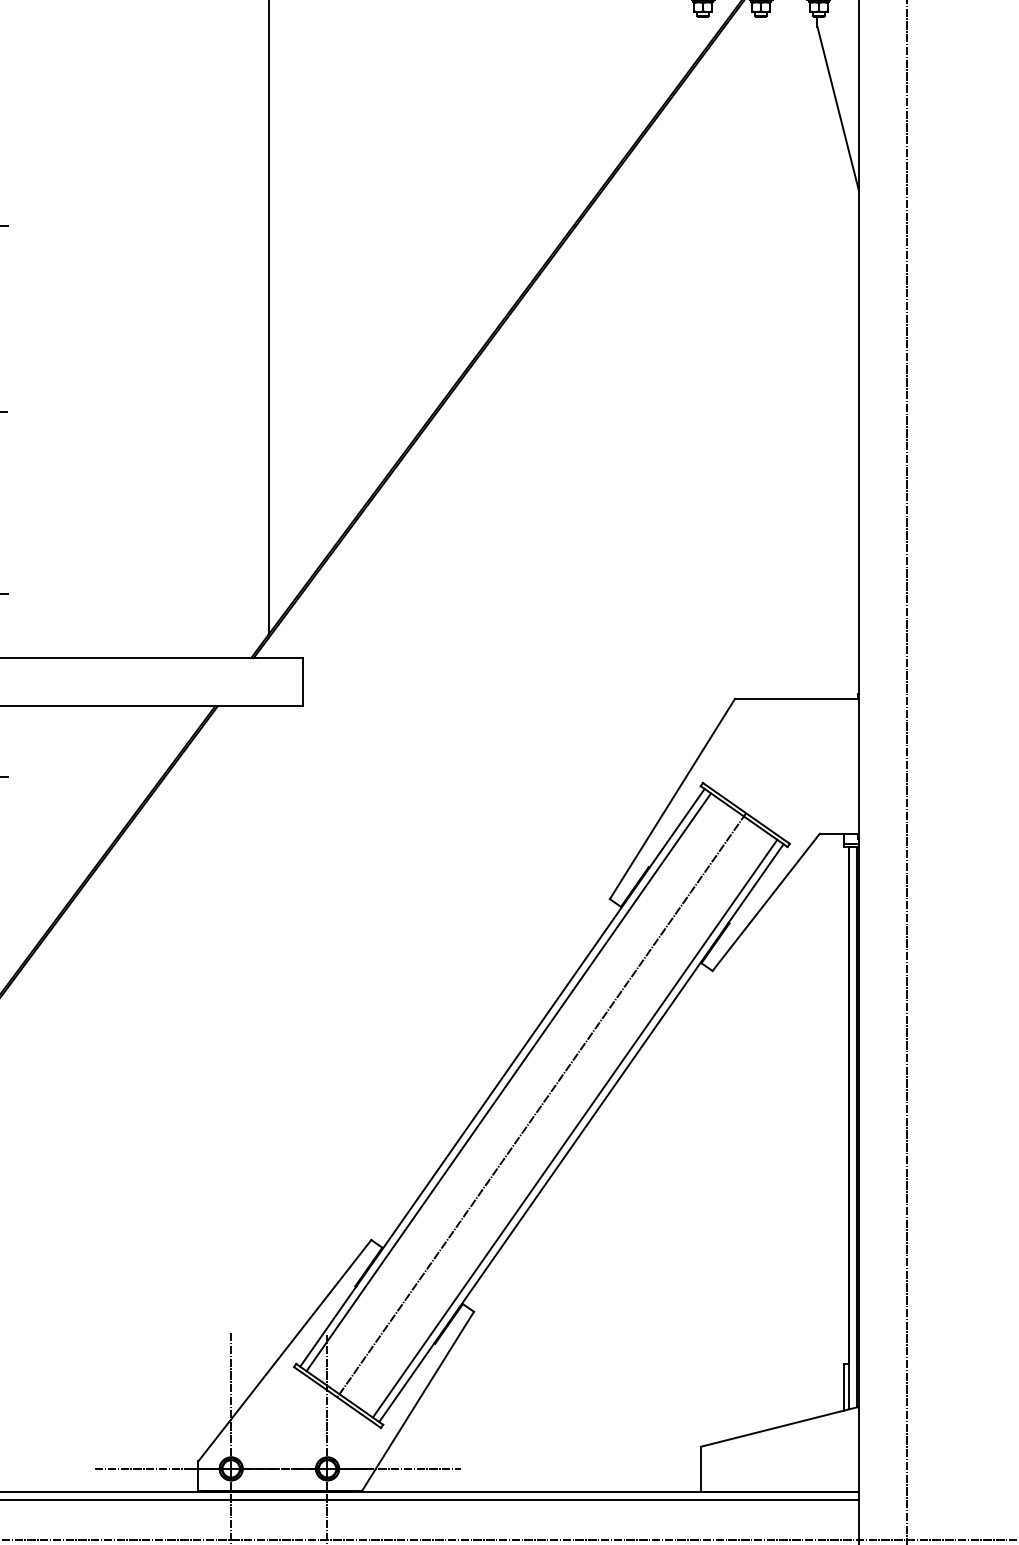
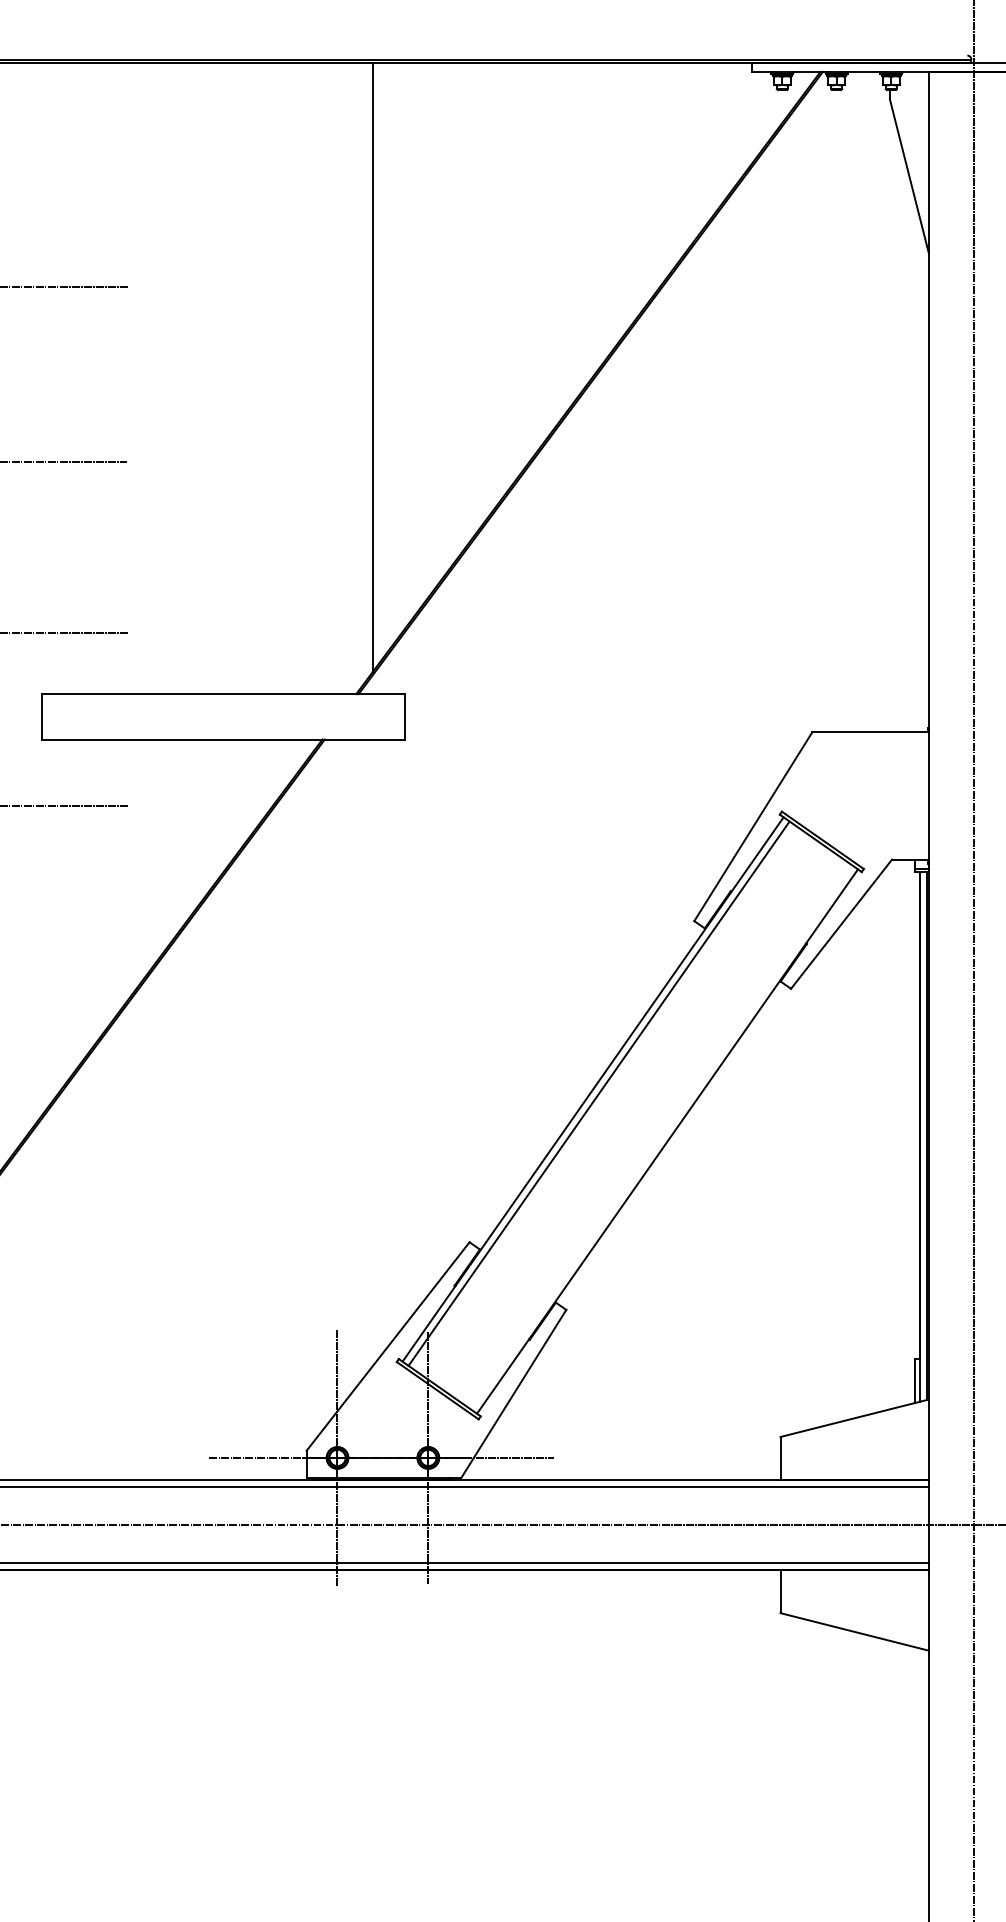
line: (541, 1105) -> (629, 1115), removed
line: (575, 1128) -> (661, 1137), removed

